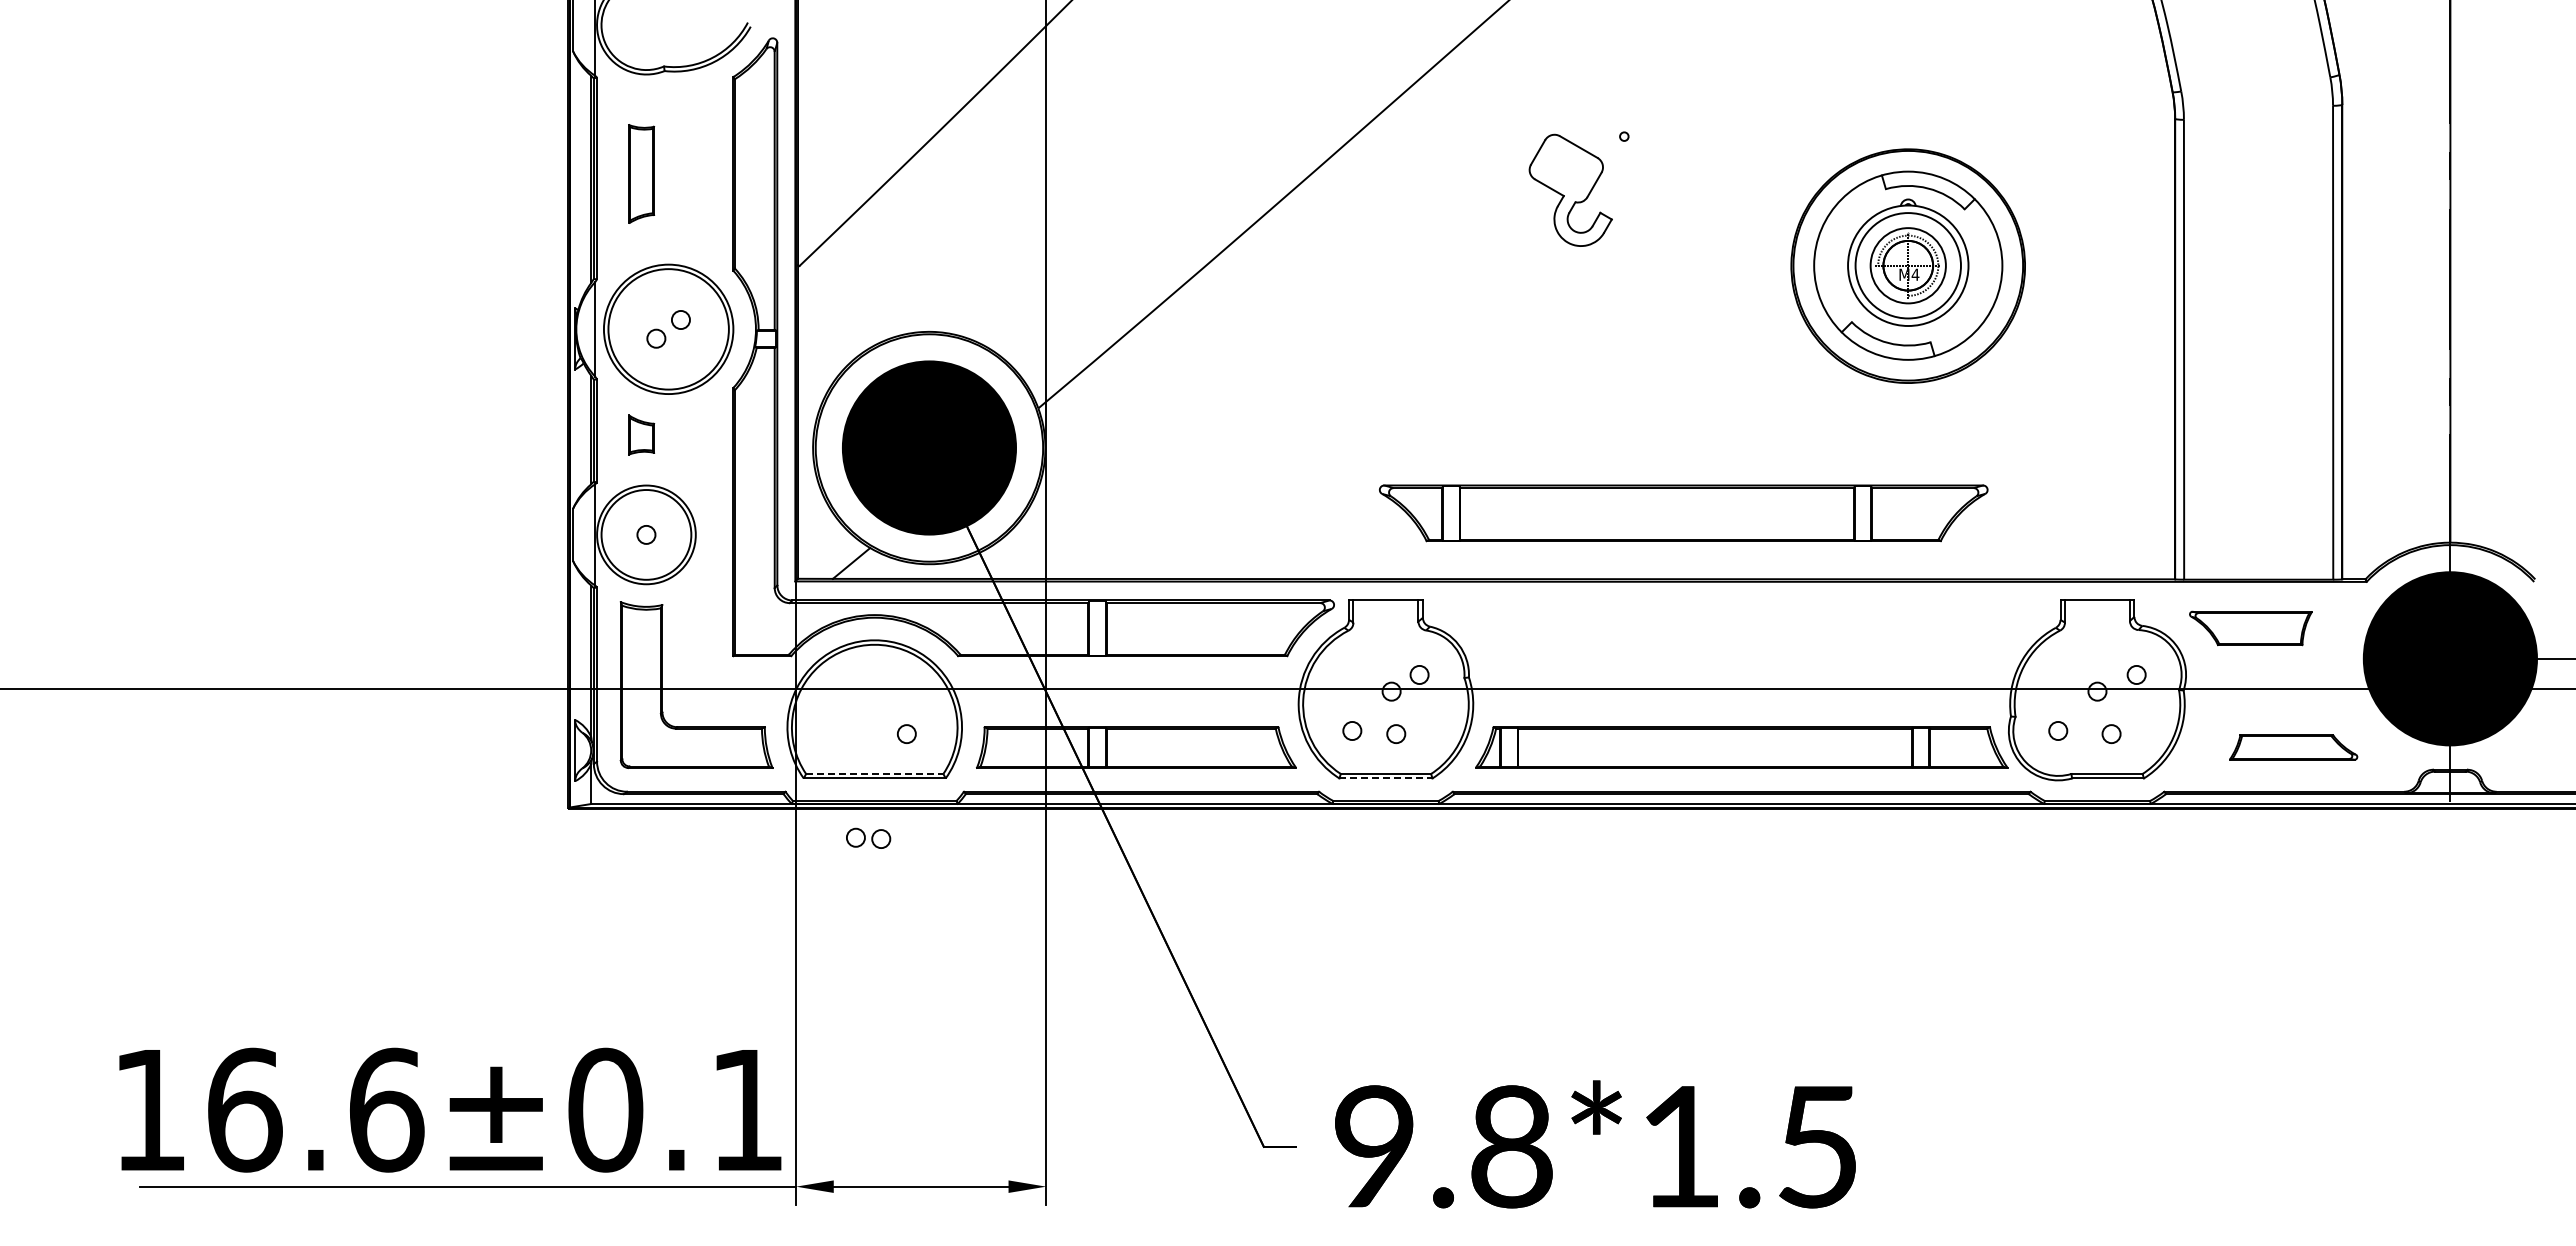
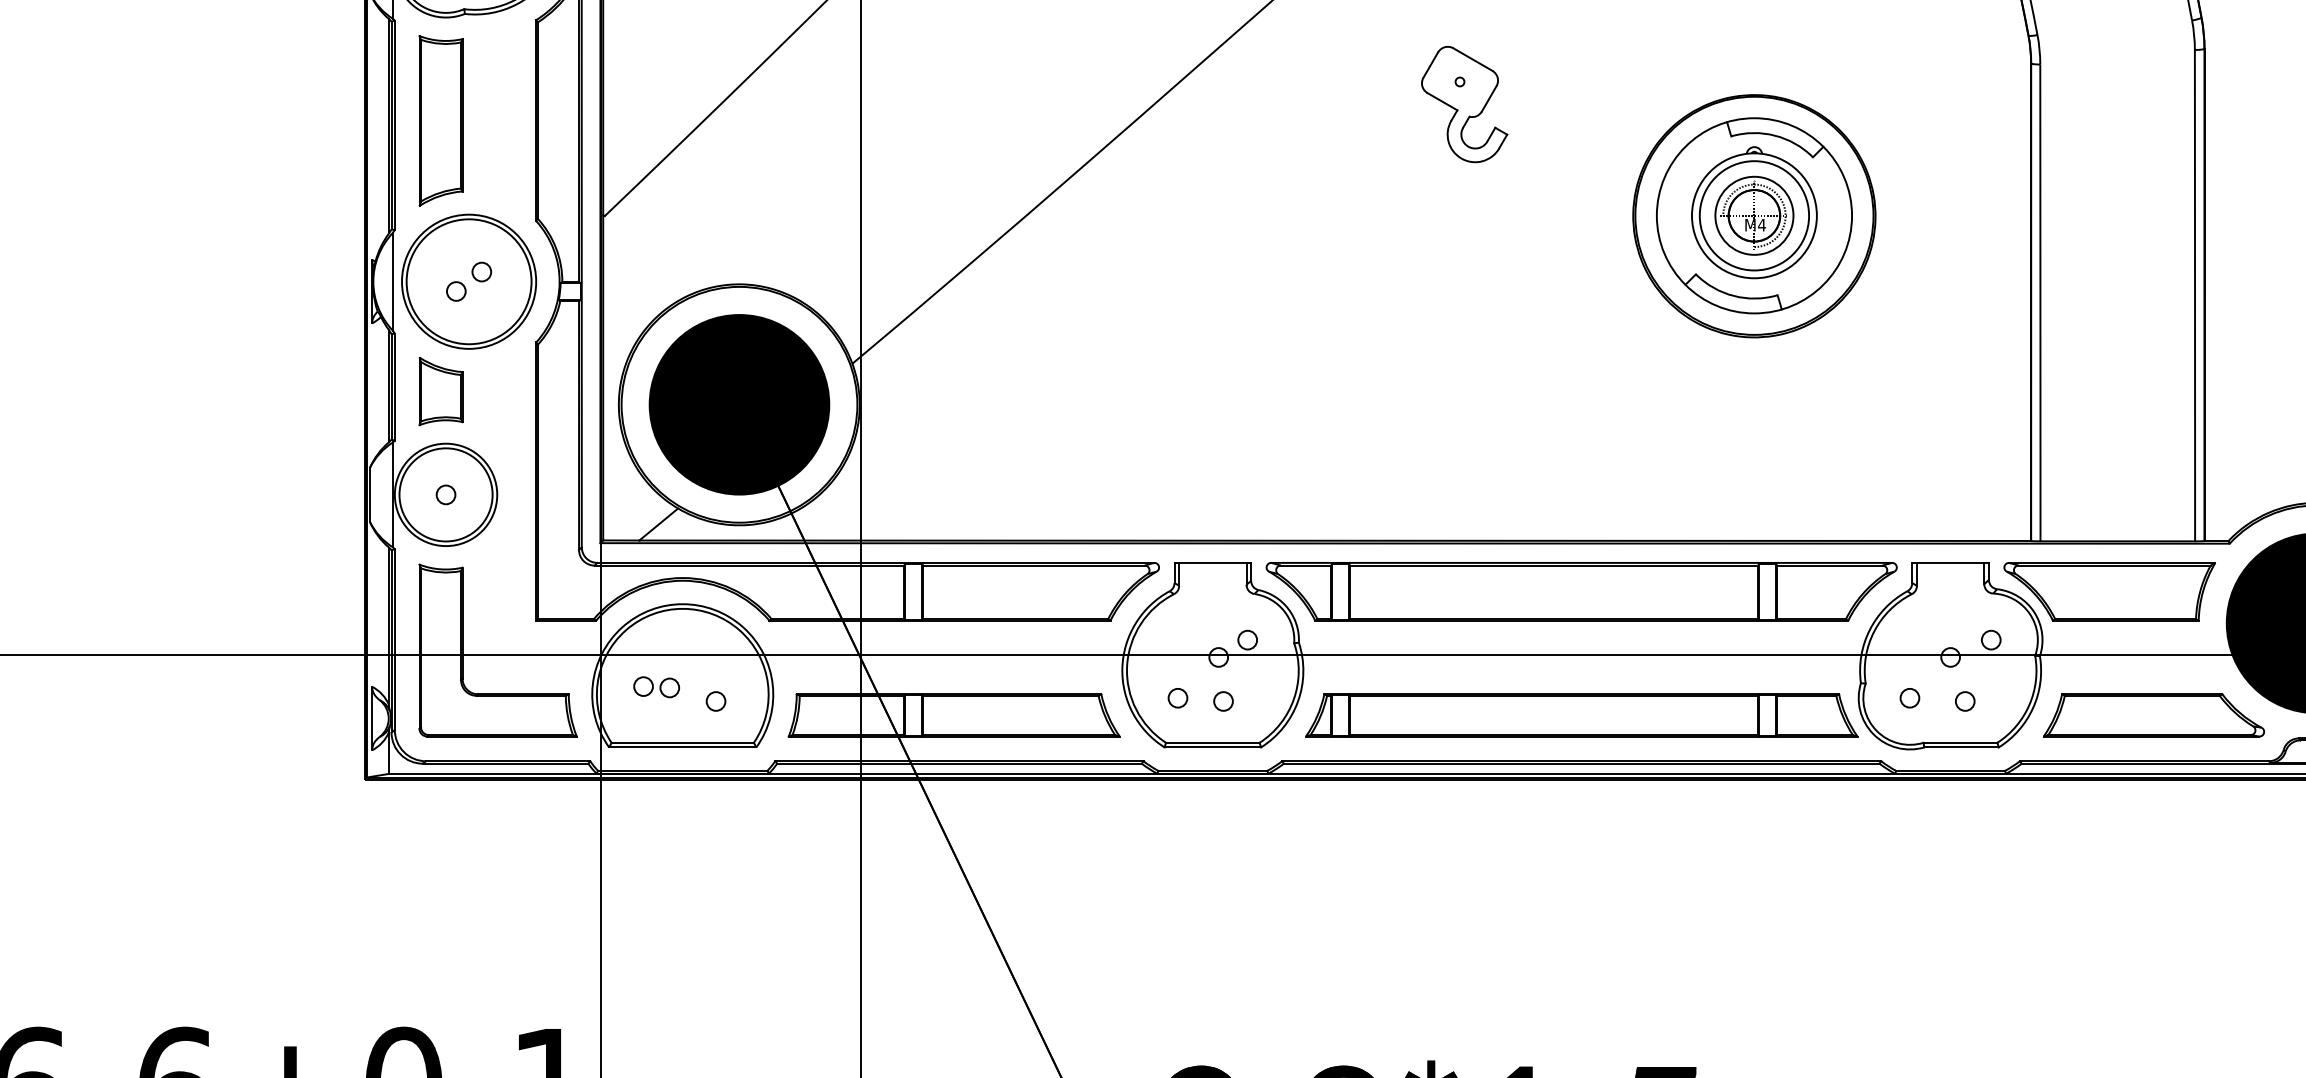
part: (641, 173) -> (440, 120), size x1.67
part: (1570, 189) -> (1464, 103), moved
part: (641, 434) -> (440, 390), size x1.67
part: (1683, 513) -> (1581, 591), moved
part: (2250, 628) -> (2109, 591), size x1.67
part: (2293, 747) -> (2153, 715), size x1.67
line: (874, 773) -> (682, 742), dashed -> solid
line: (1386, 778) -> (1213, 747), dashed -> solid
part: (868, 837) -> (656, 686), moved

